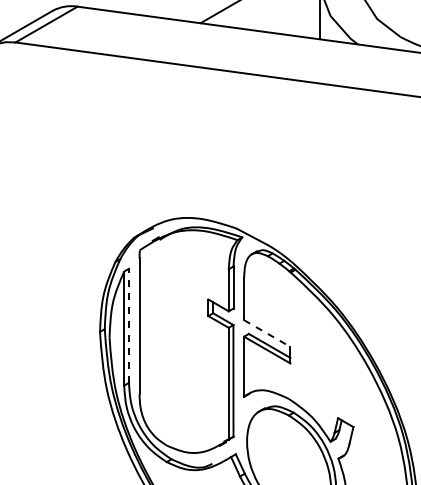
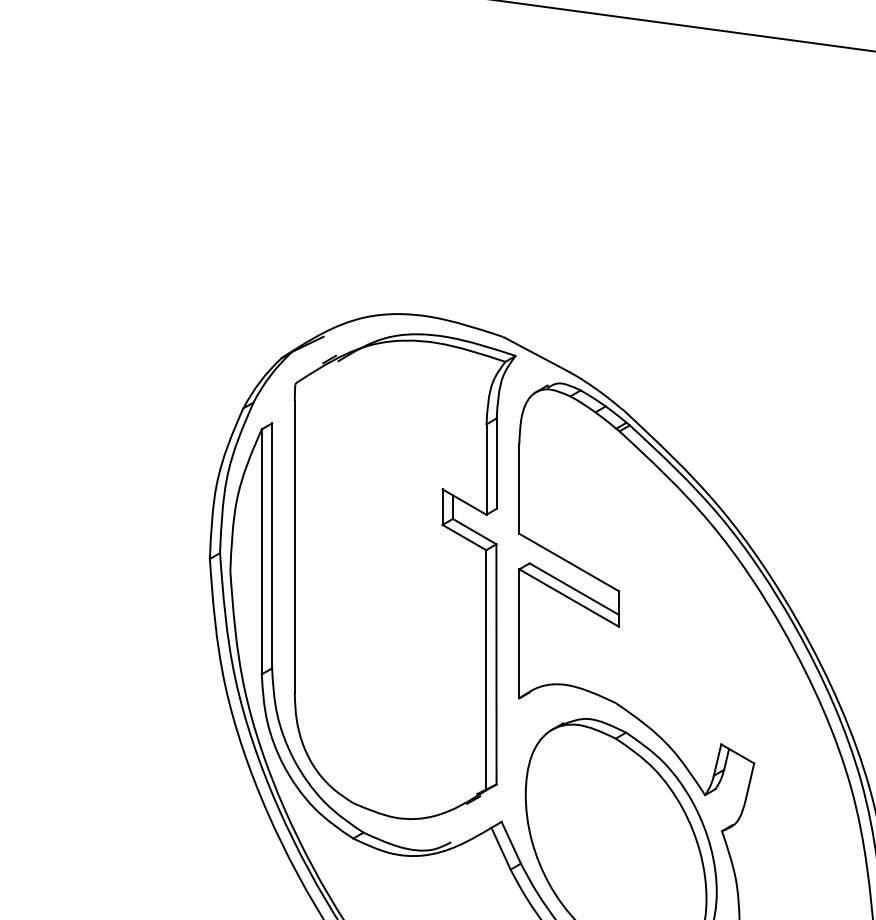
line: (129, 325) -> (273, 545), dashed -> solid
line: (267, 333) -> (569, 562), dashed -> solid

